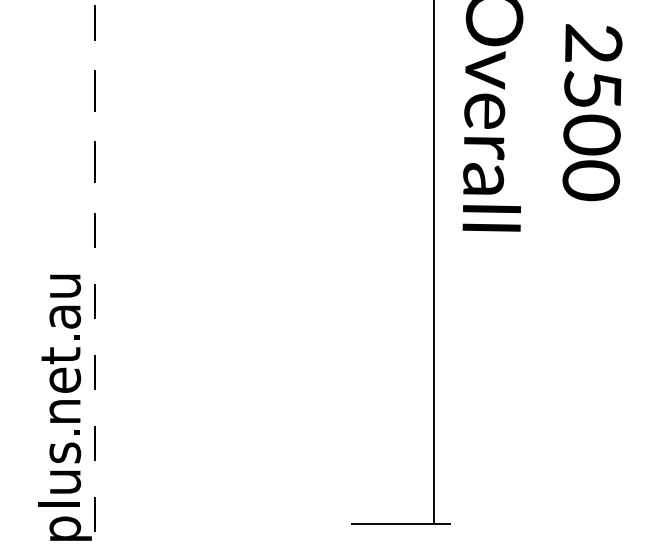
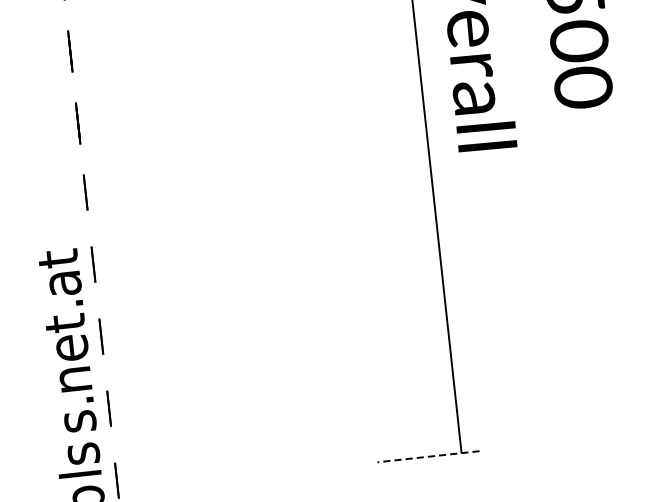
text: (61, 287) -> (58, 254), u -> t
text: (65, 482) -> (83, 451), u -> s
line: (400, 524) -> (428, 457), solid -> dashed

